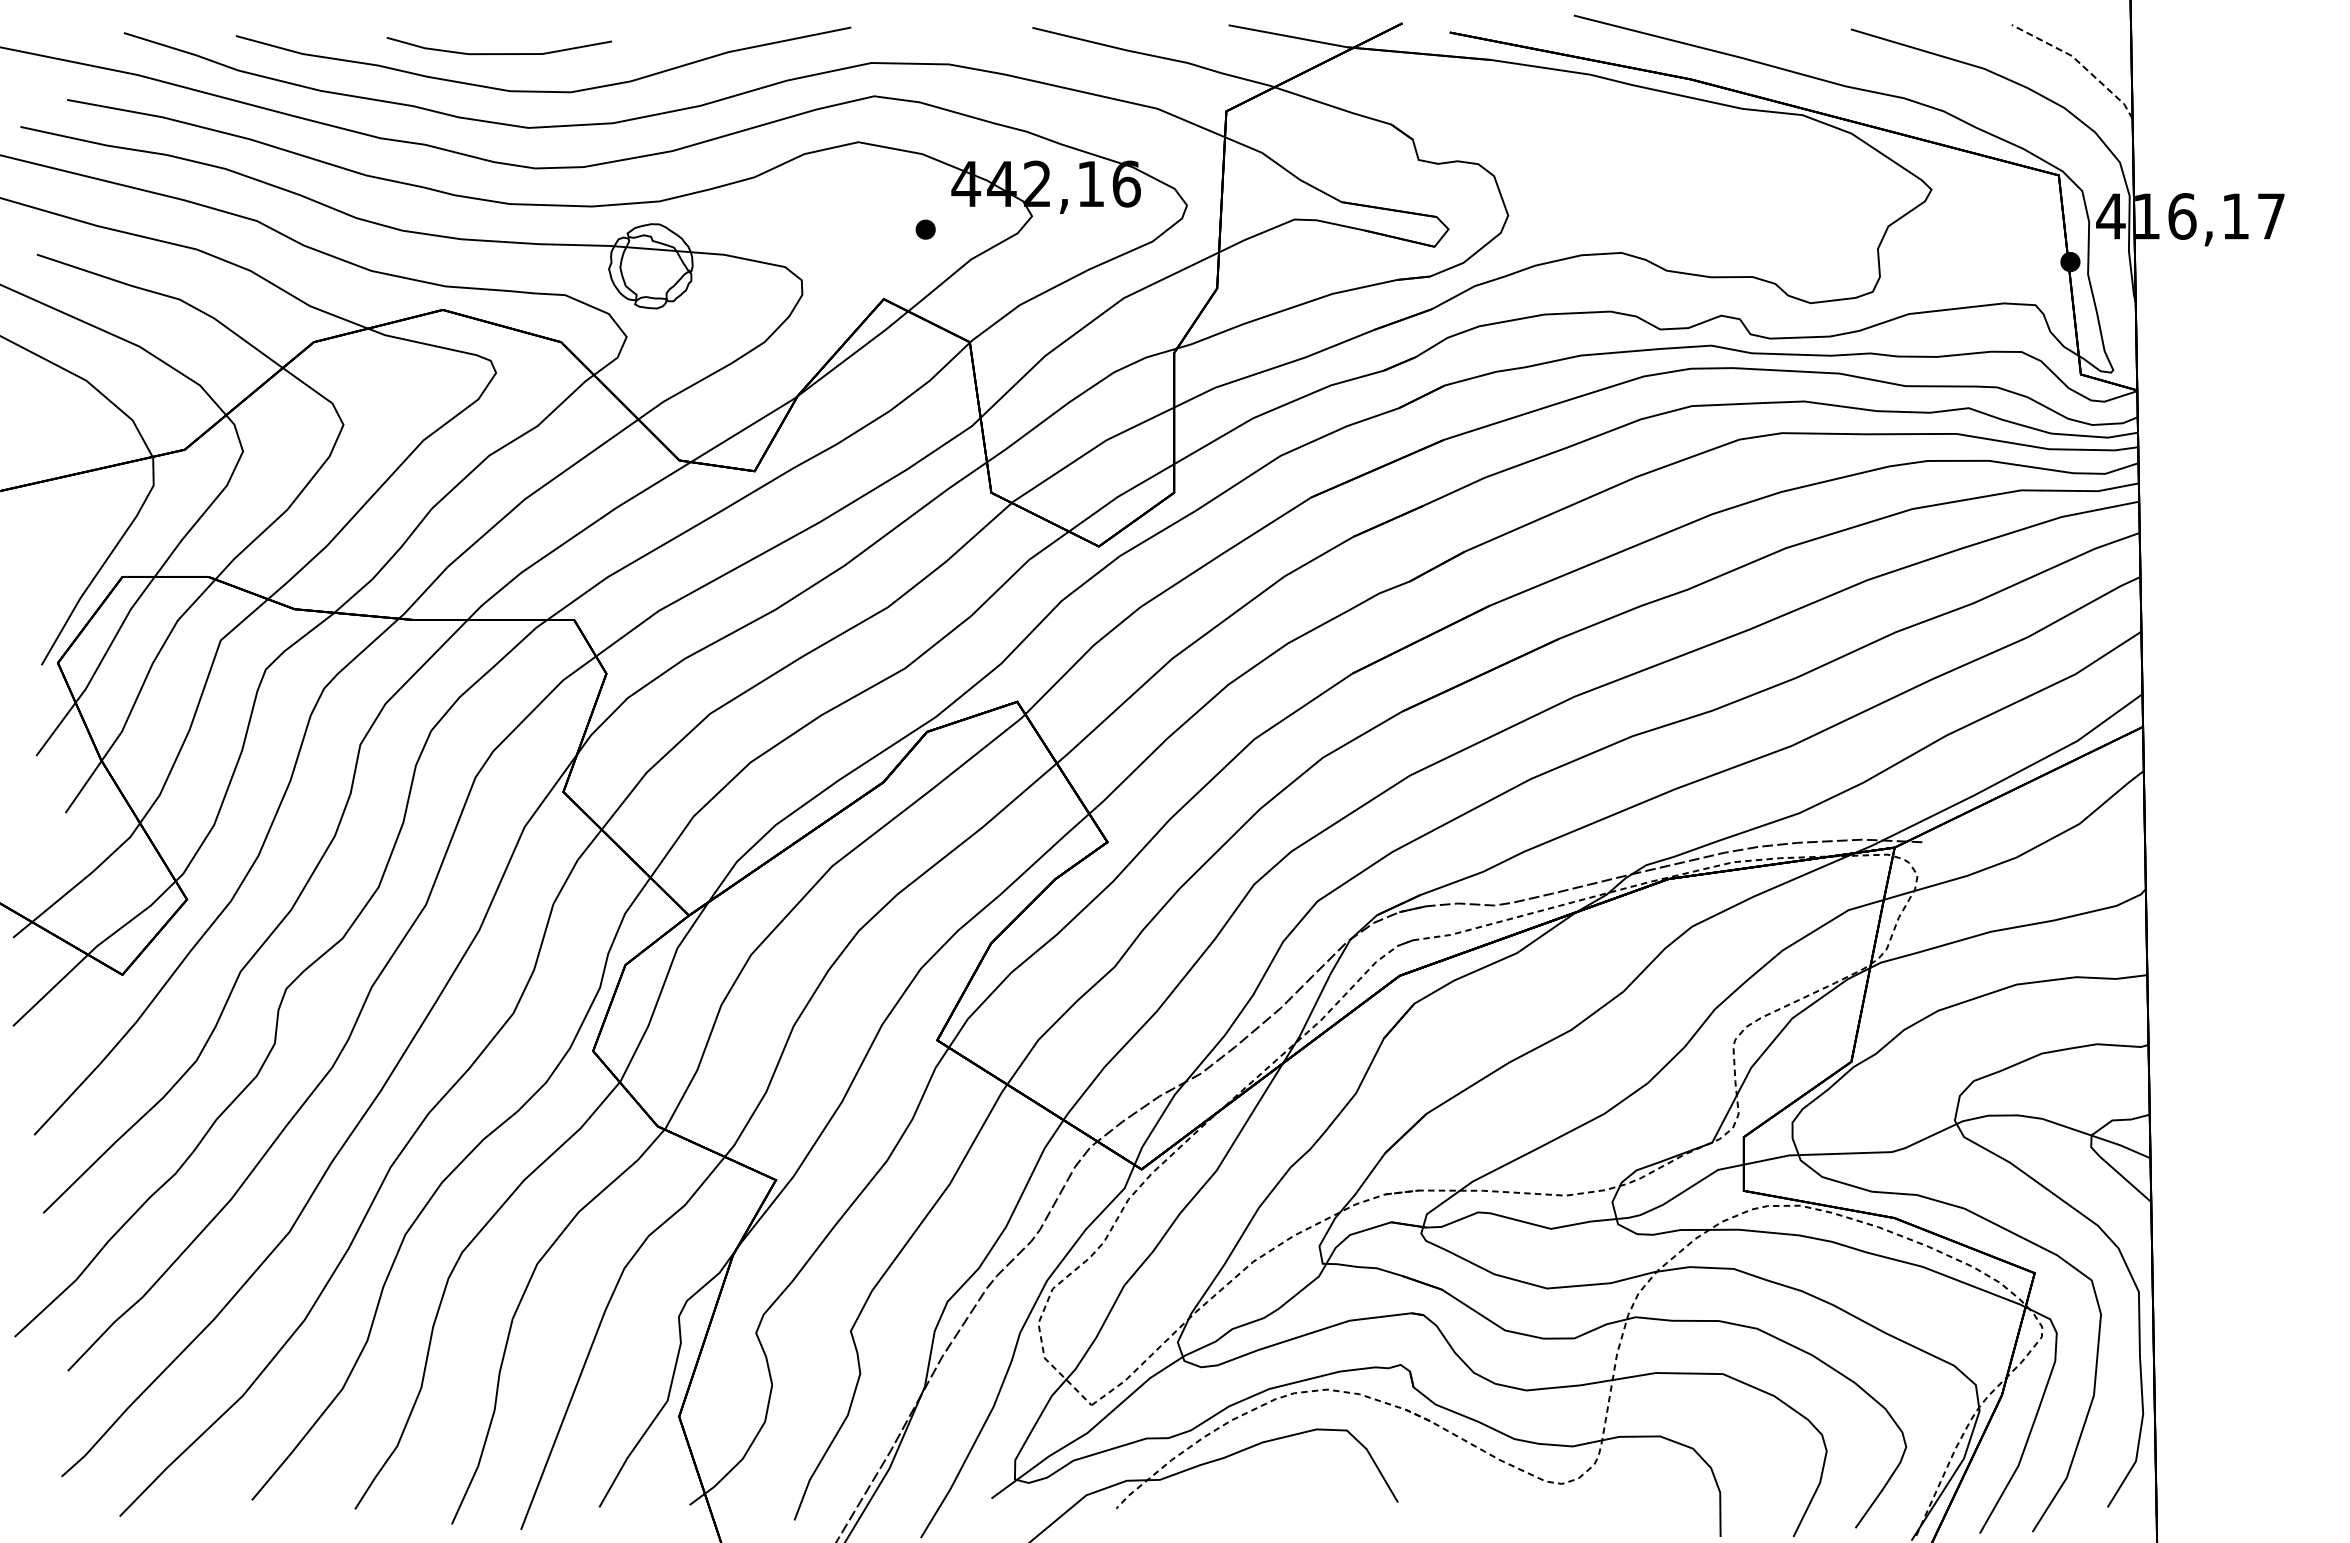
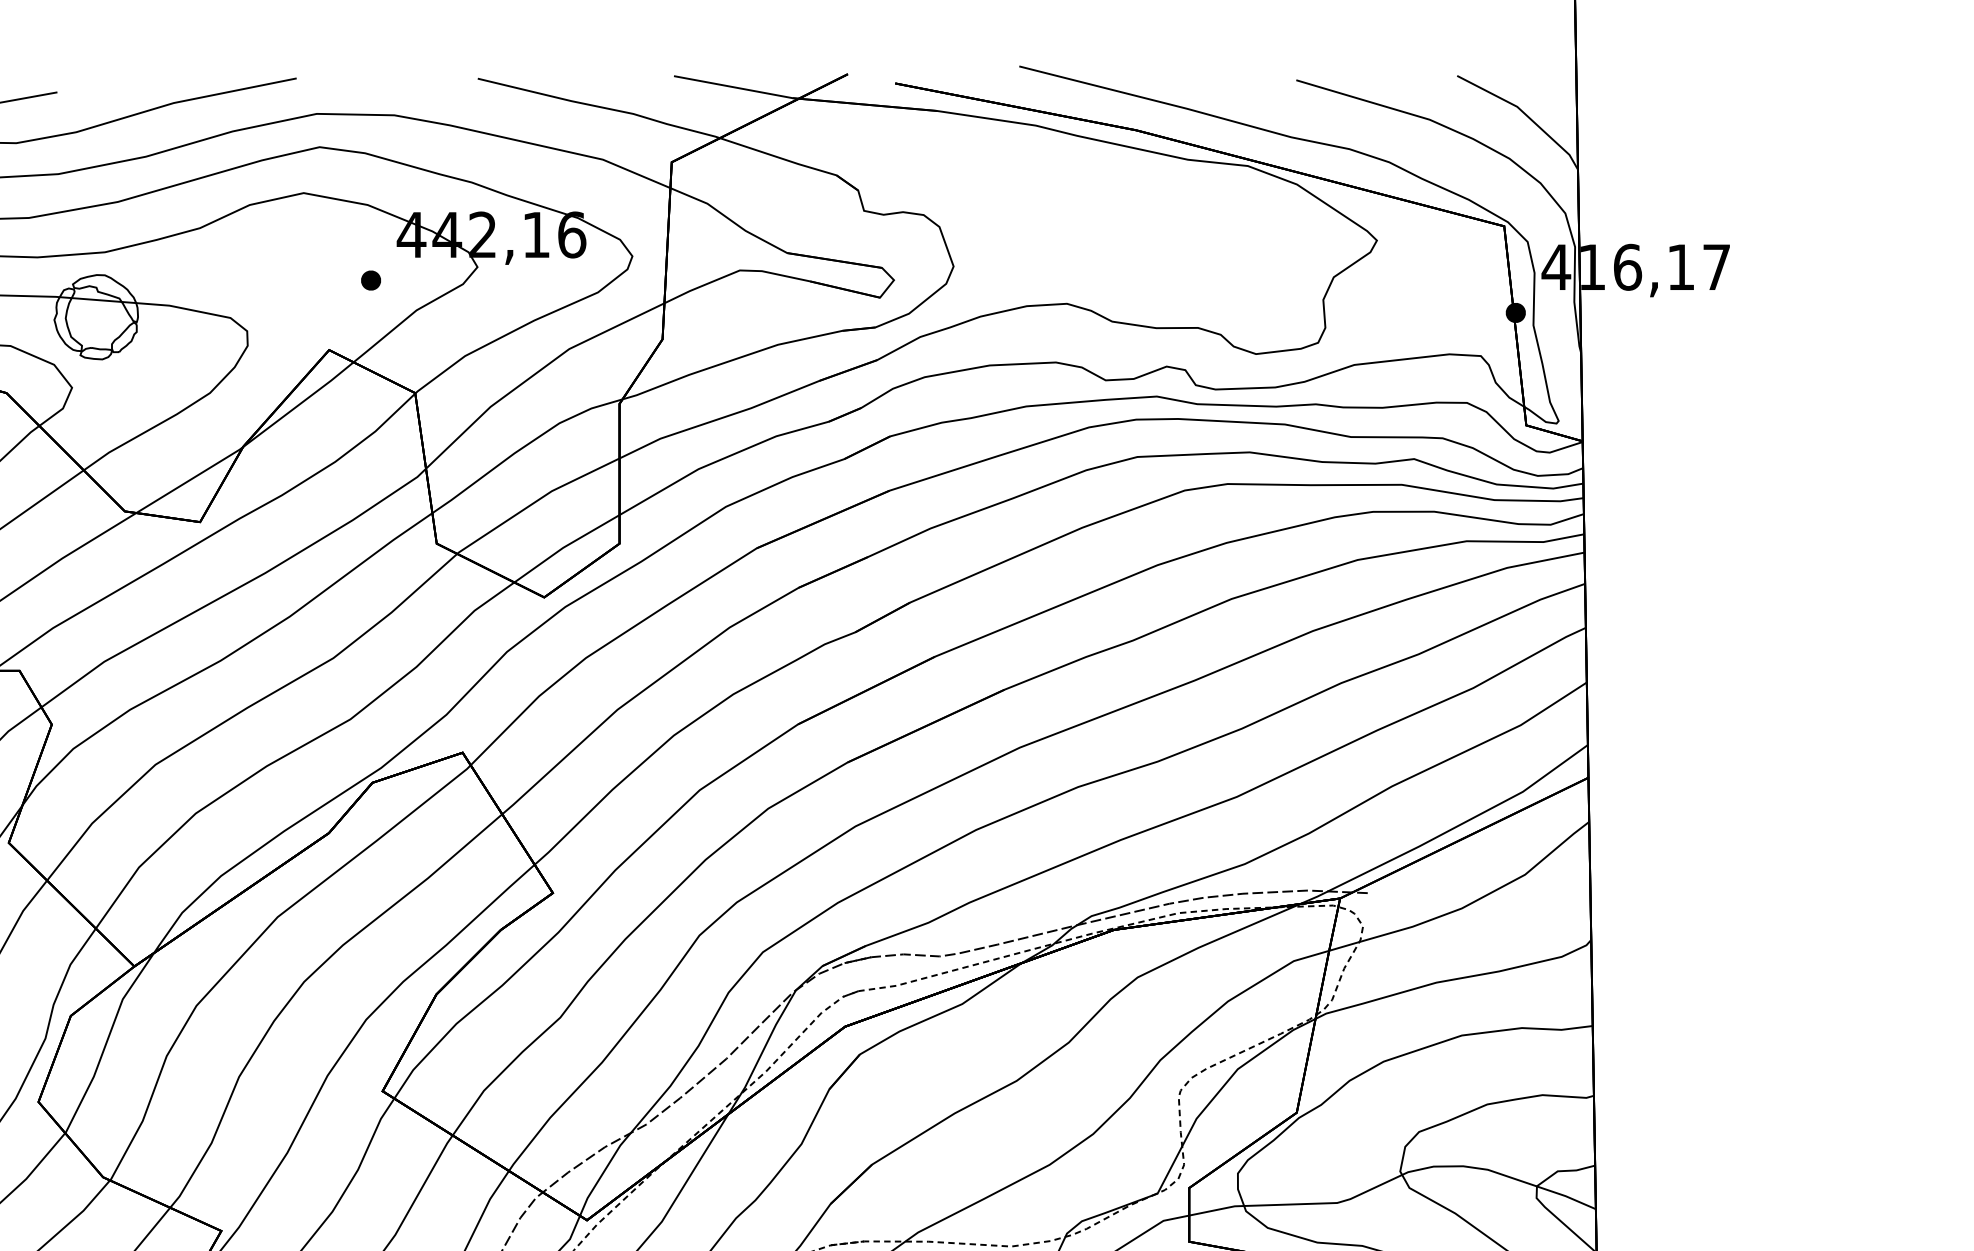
line: (2079, 62) -> (1524, 113), dashed -> solid

